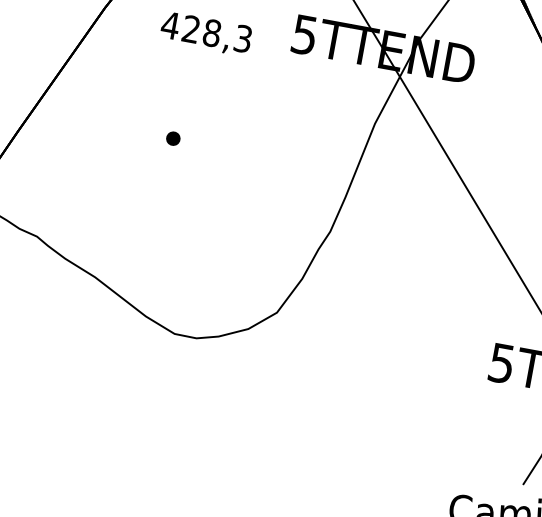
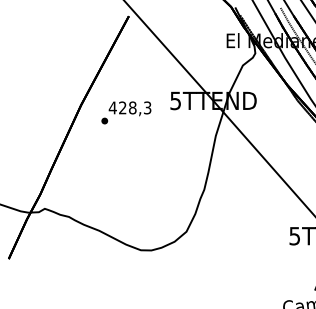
part: (172, 137) -> (104, 120), moved

